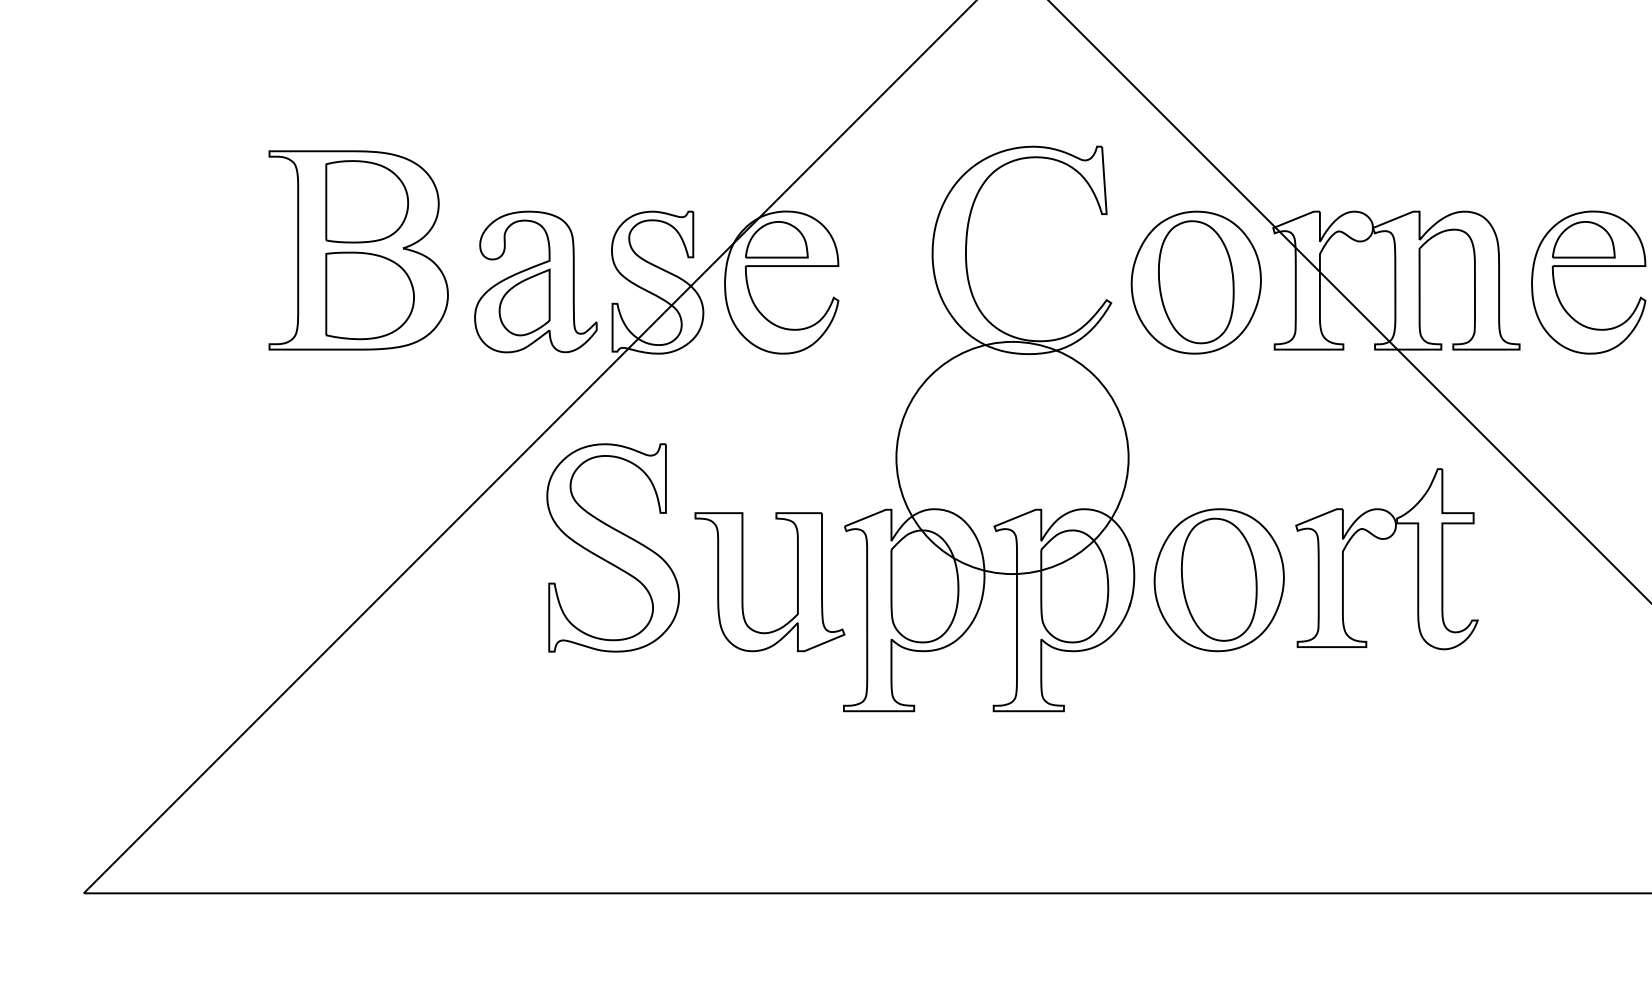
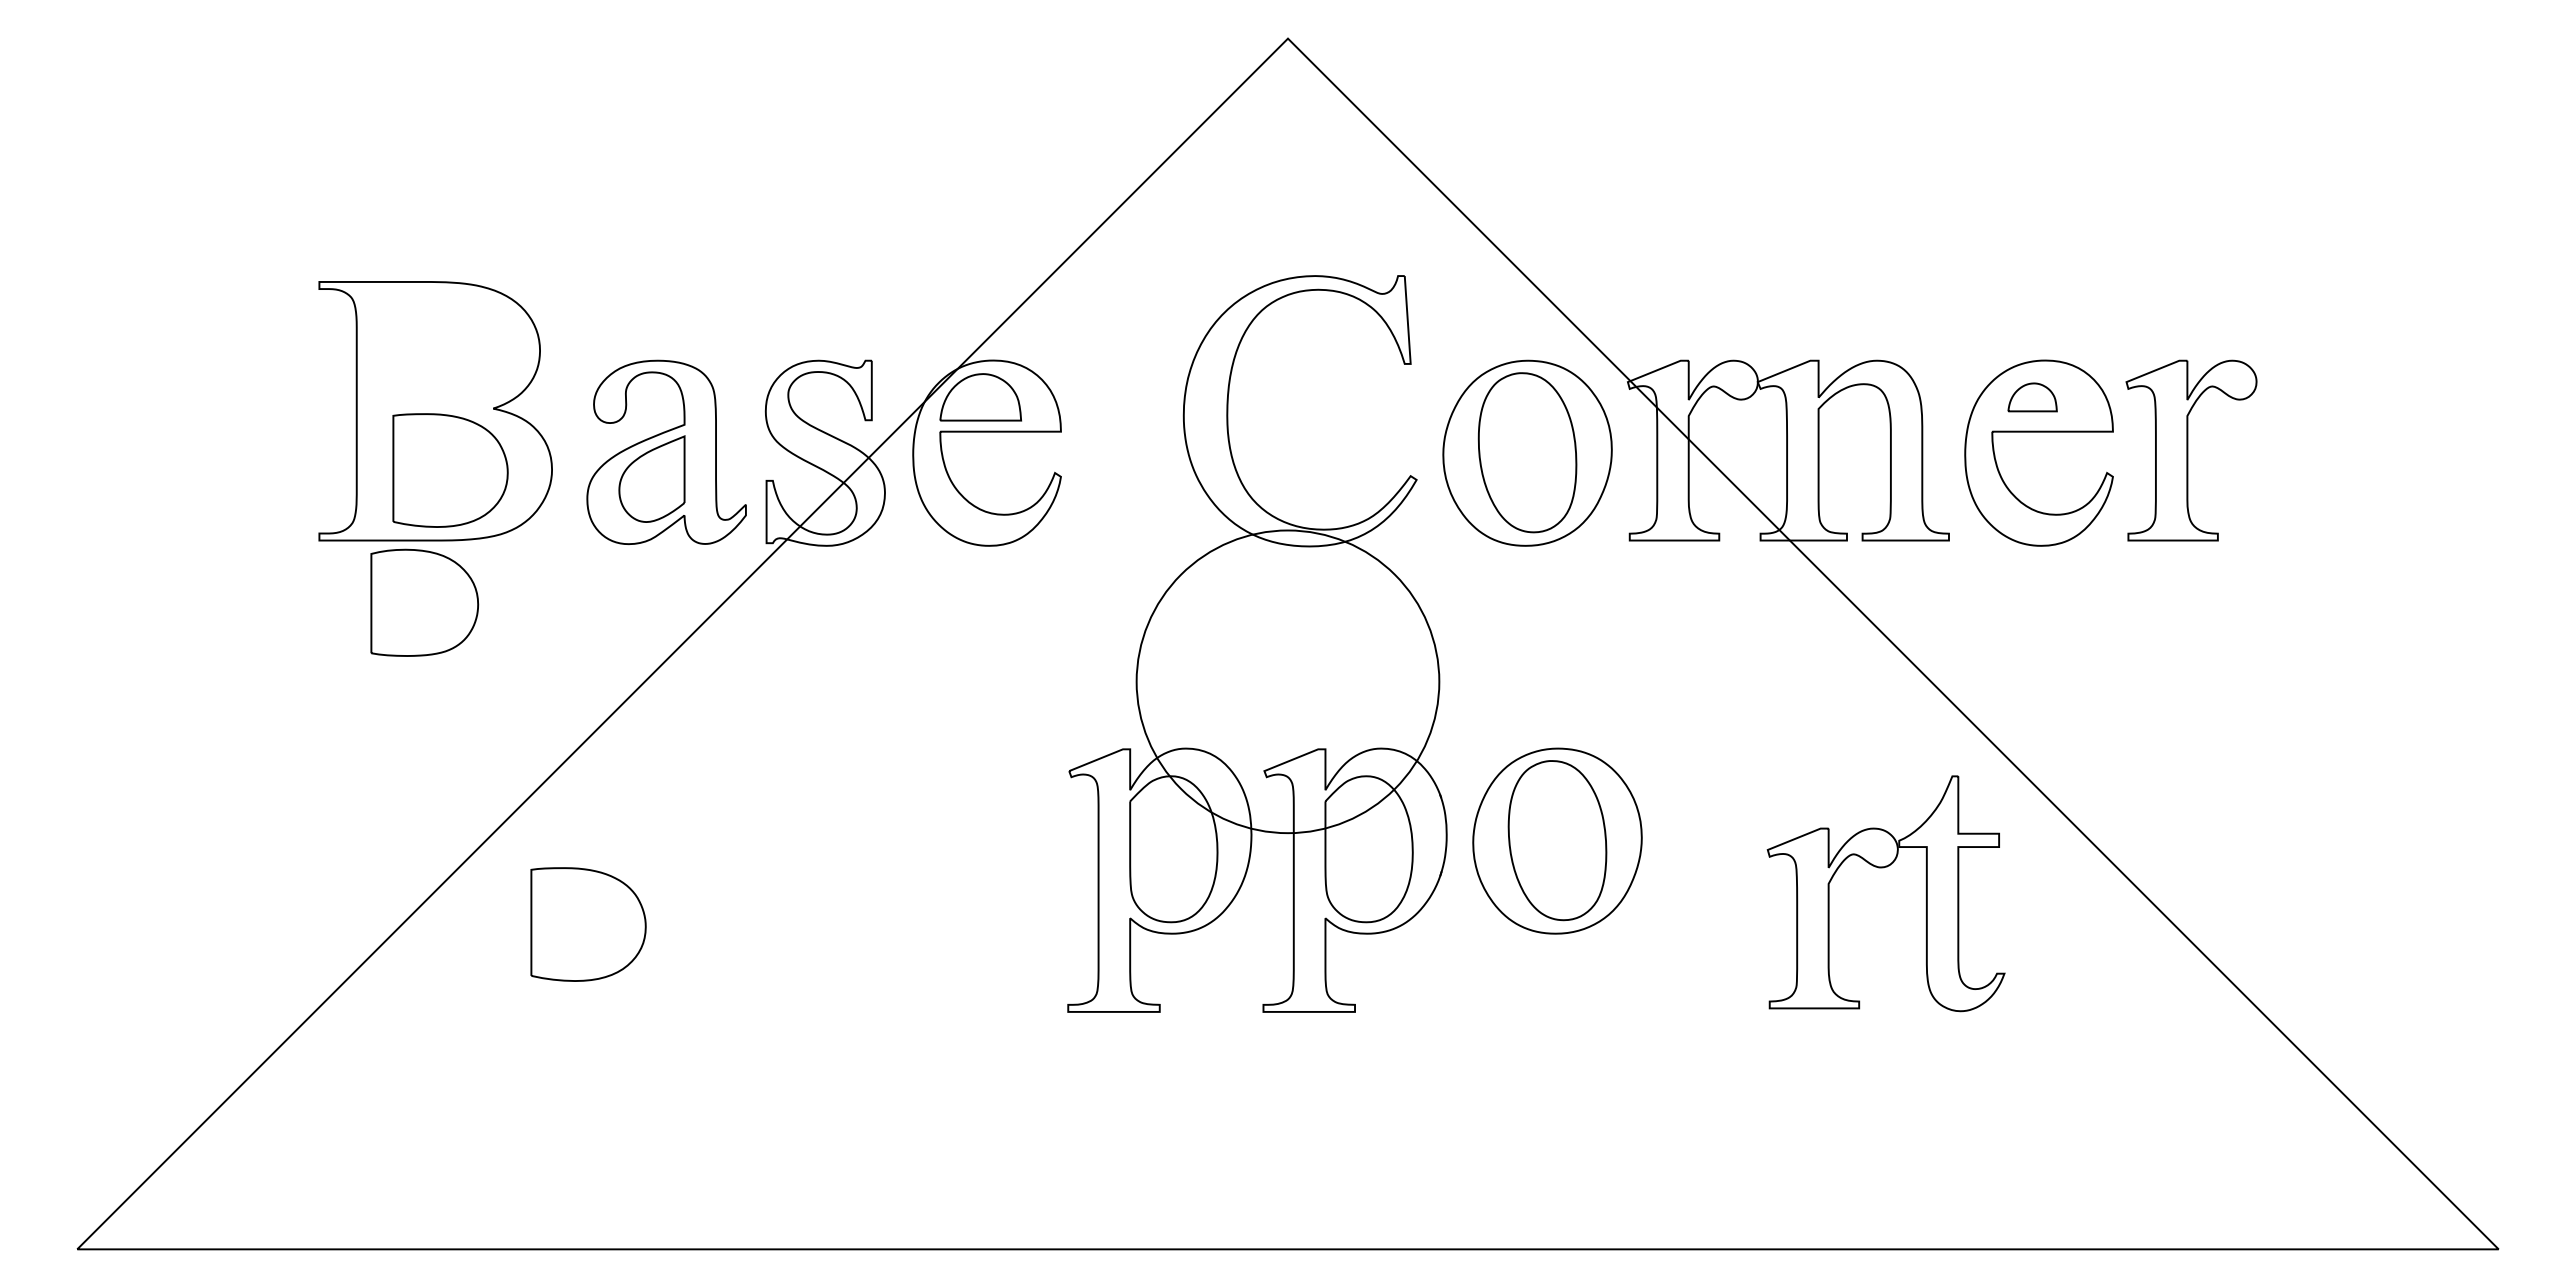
part: (367, 201) -> (424, 602), moved
part: (1583, 239) -> (2032, 397), size x0.6
part: (1384, 539) -> (1883, 868), moved
part: (613, 548) -> (767, 799), removed
part: (742, 582) -> (936, 843), removed
part: (475, 644) -> (588, 924), added

